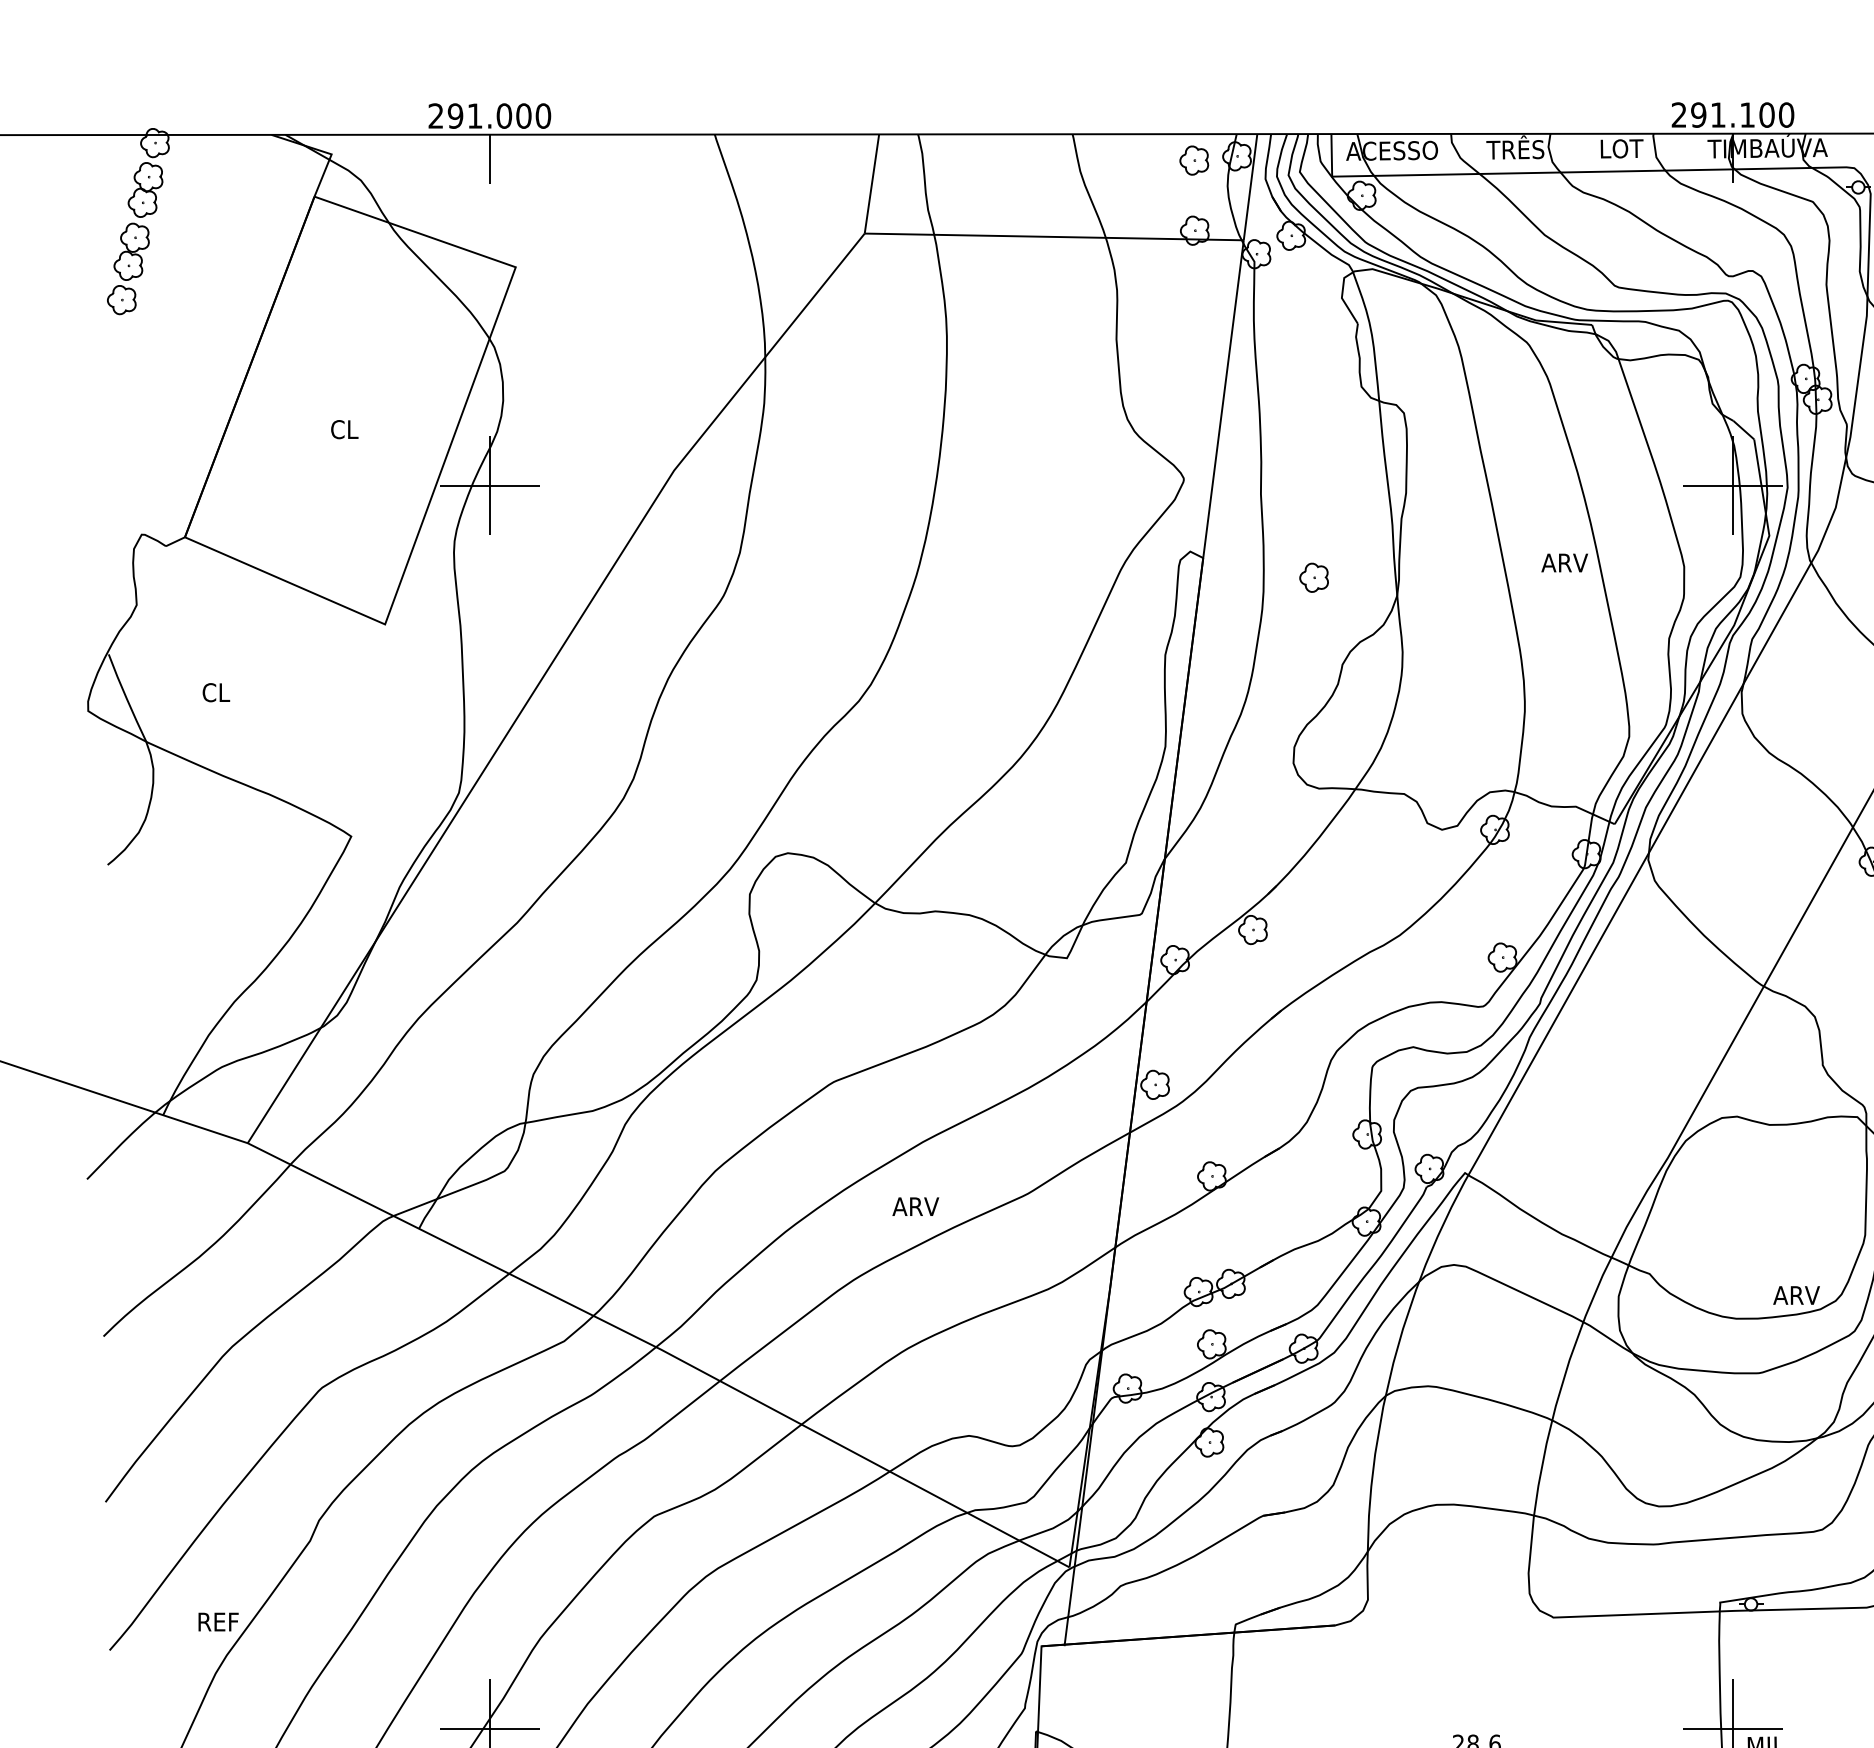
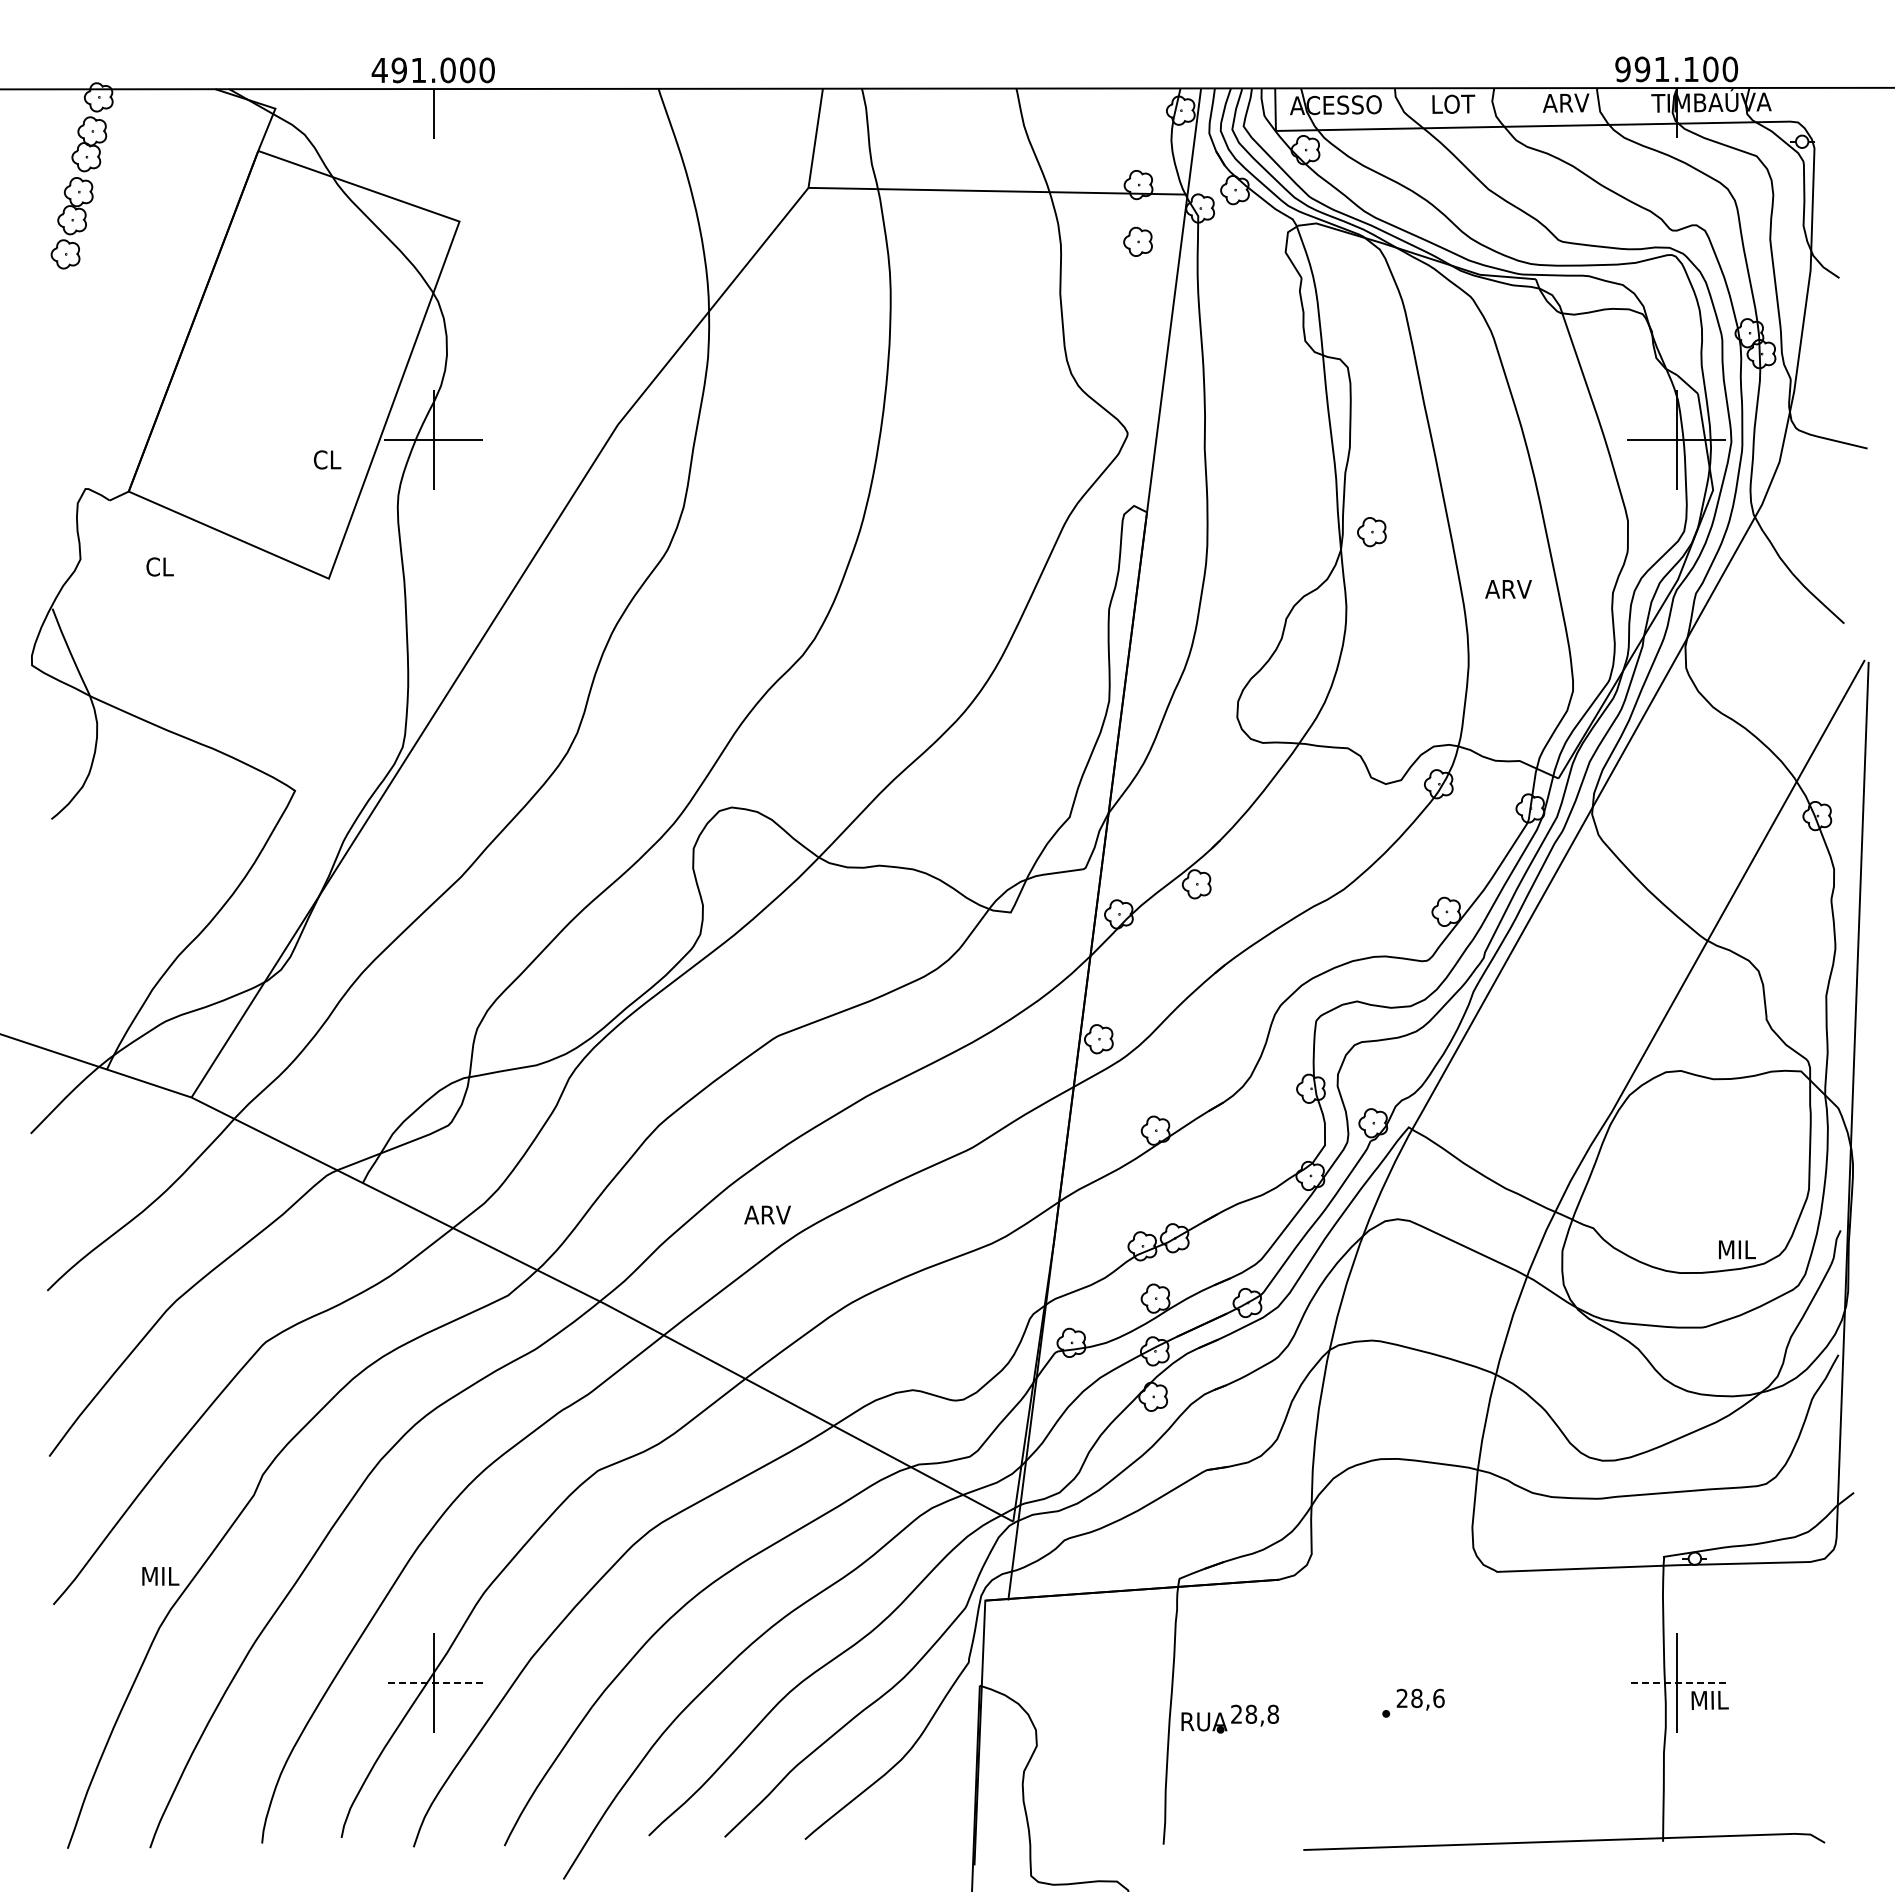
text: (435, 115) -> (379, 69), 291.000 -> 491.000
text: (1678, 115) -> (1622, 69), 291.100 -> 991.100
text: (1515, 147) -> (1459, 101), TRÊS -> LOT
text: (1621, 148) -> (1565, 102), LOT -> ARV
part: (1193, 160) -> (1137, 241), moved
text: (344, 429) -> (327, 459), moved
text: (1564, 563) -> (1508, 589), moved
part: (1313, 578) -> (1371, 532), moved
text: (215, 692) -> (159, 566), moved
text: (915, 1206) -> (767, 1214), moved
text: (1796, 1295) -> (1740, 1249), ARV -> MIL
text: (219, 1622) -> (163, 1576), REF -> MIL
line: (489, 1729) -> (433, 1683), solid -> dashed
line: (1732, 1729) -> (1676, 1683), solid -> dashed

